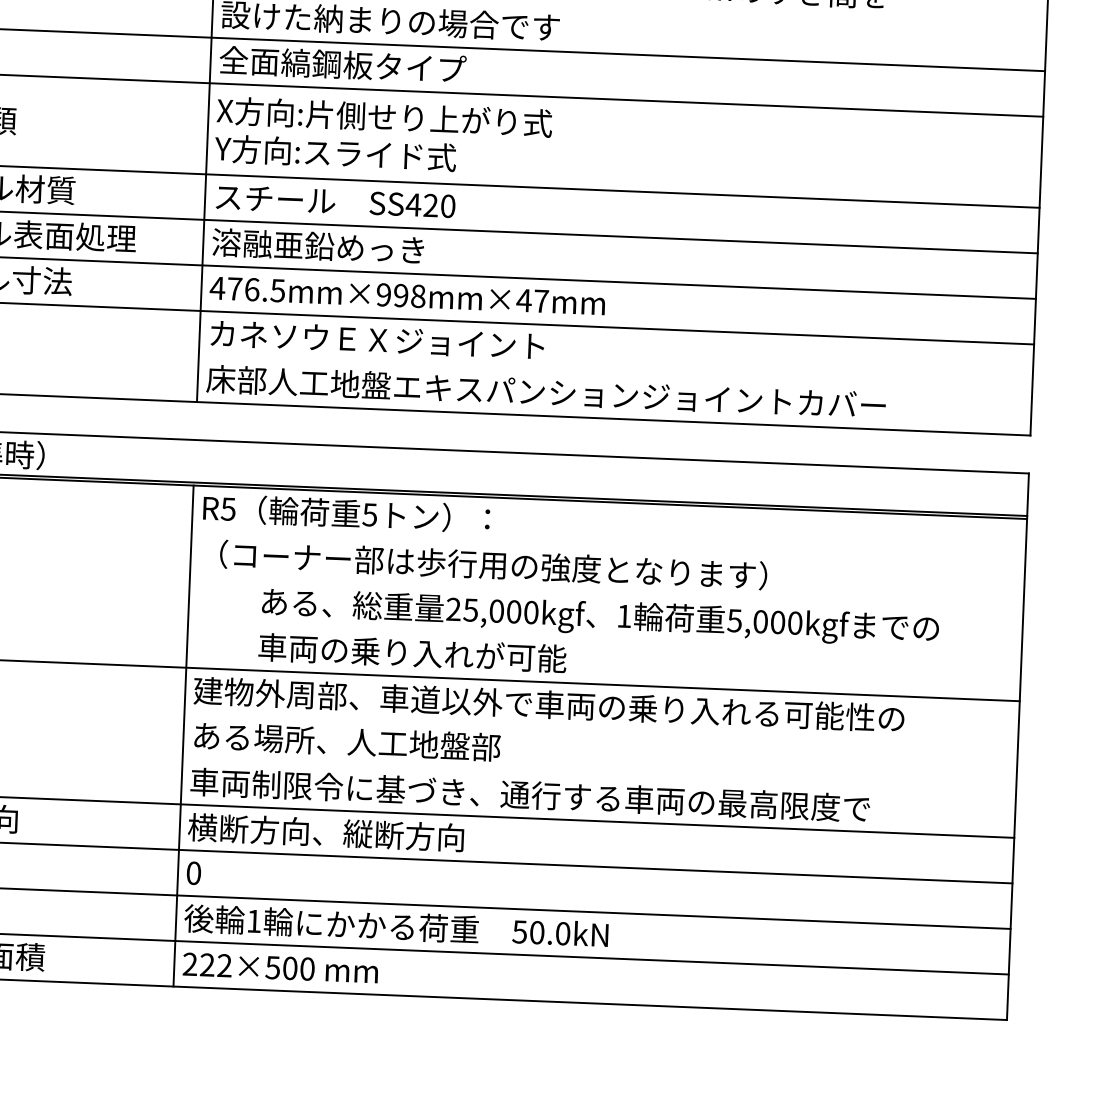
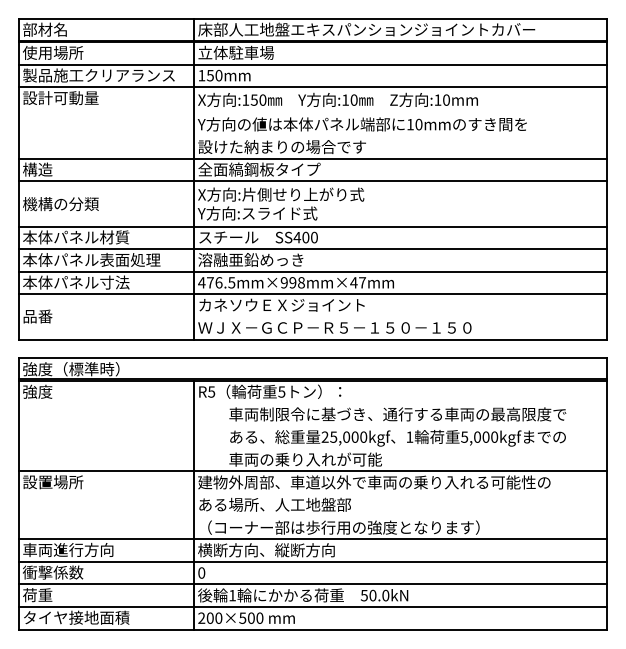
text: (430, 205) -> (305, 237), SS420 -> SS400
text: (545, 391) -> (366, 327), 床部人工地盤エキスパンションジョイントカバー -> ＷＪＸ－ＧＣＰ－Ｒ５－１５０－１５０
text: (581, 568) -> (387, 414), （コーナー部は歩行用の強度となります） -> 車両制限令に基づき、通行する車両の最高限度で
text: (529, 794) -> (366, 527), 車両制限令に基づき、通行する車両の最高限度で -> （コーナー部は歩行用の強度となります）
text: (216, 963) -> (214, 617), 222×500 -> 200×500

